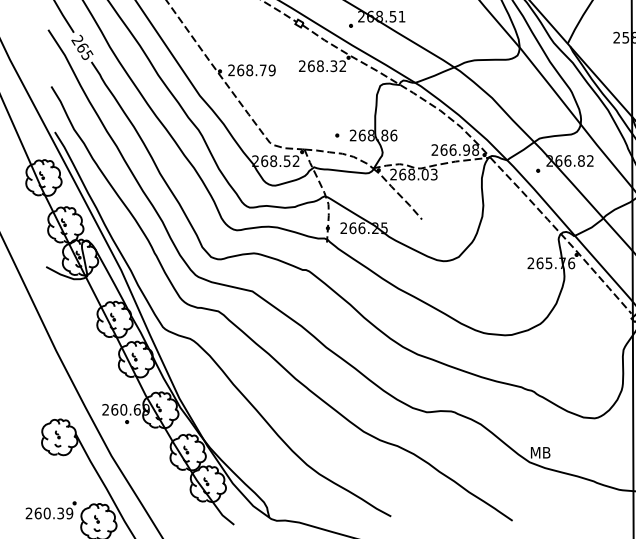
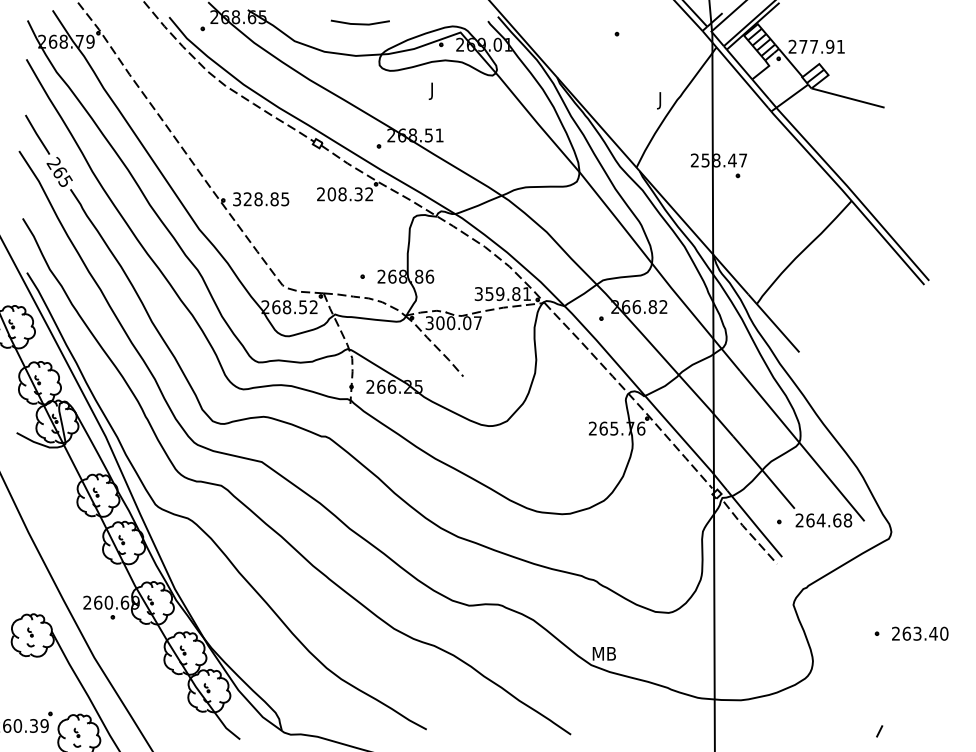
text: (311, 66) -> (331, 194), 268.32 -> 208.32
text: (252, 70) -> (261, 199), 268.79 -> 328.85
text: (454, 150) -> (502, 294), 266.98 -> 359.81
text: (413, 174) -> (453, 323), 268.03 -> 300.07

